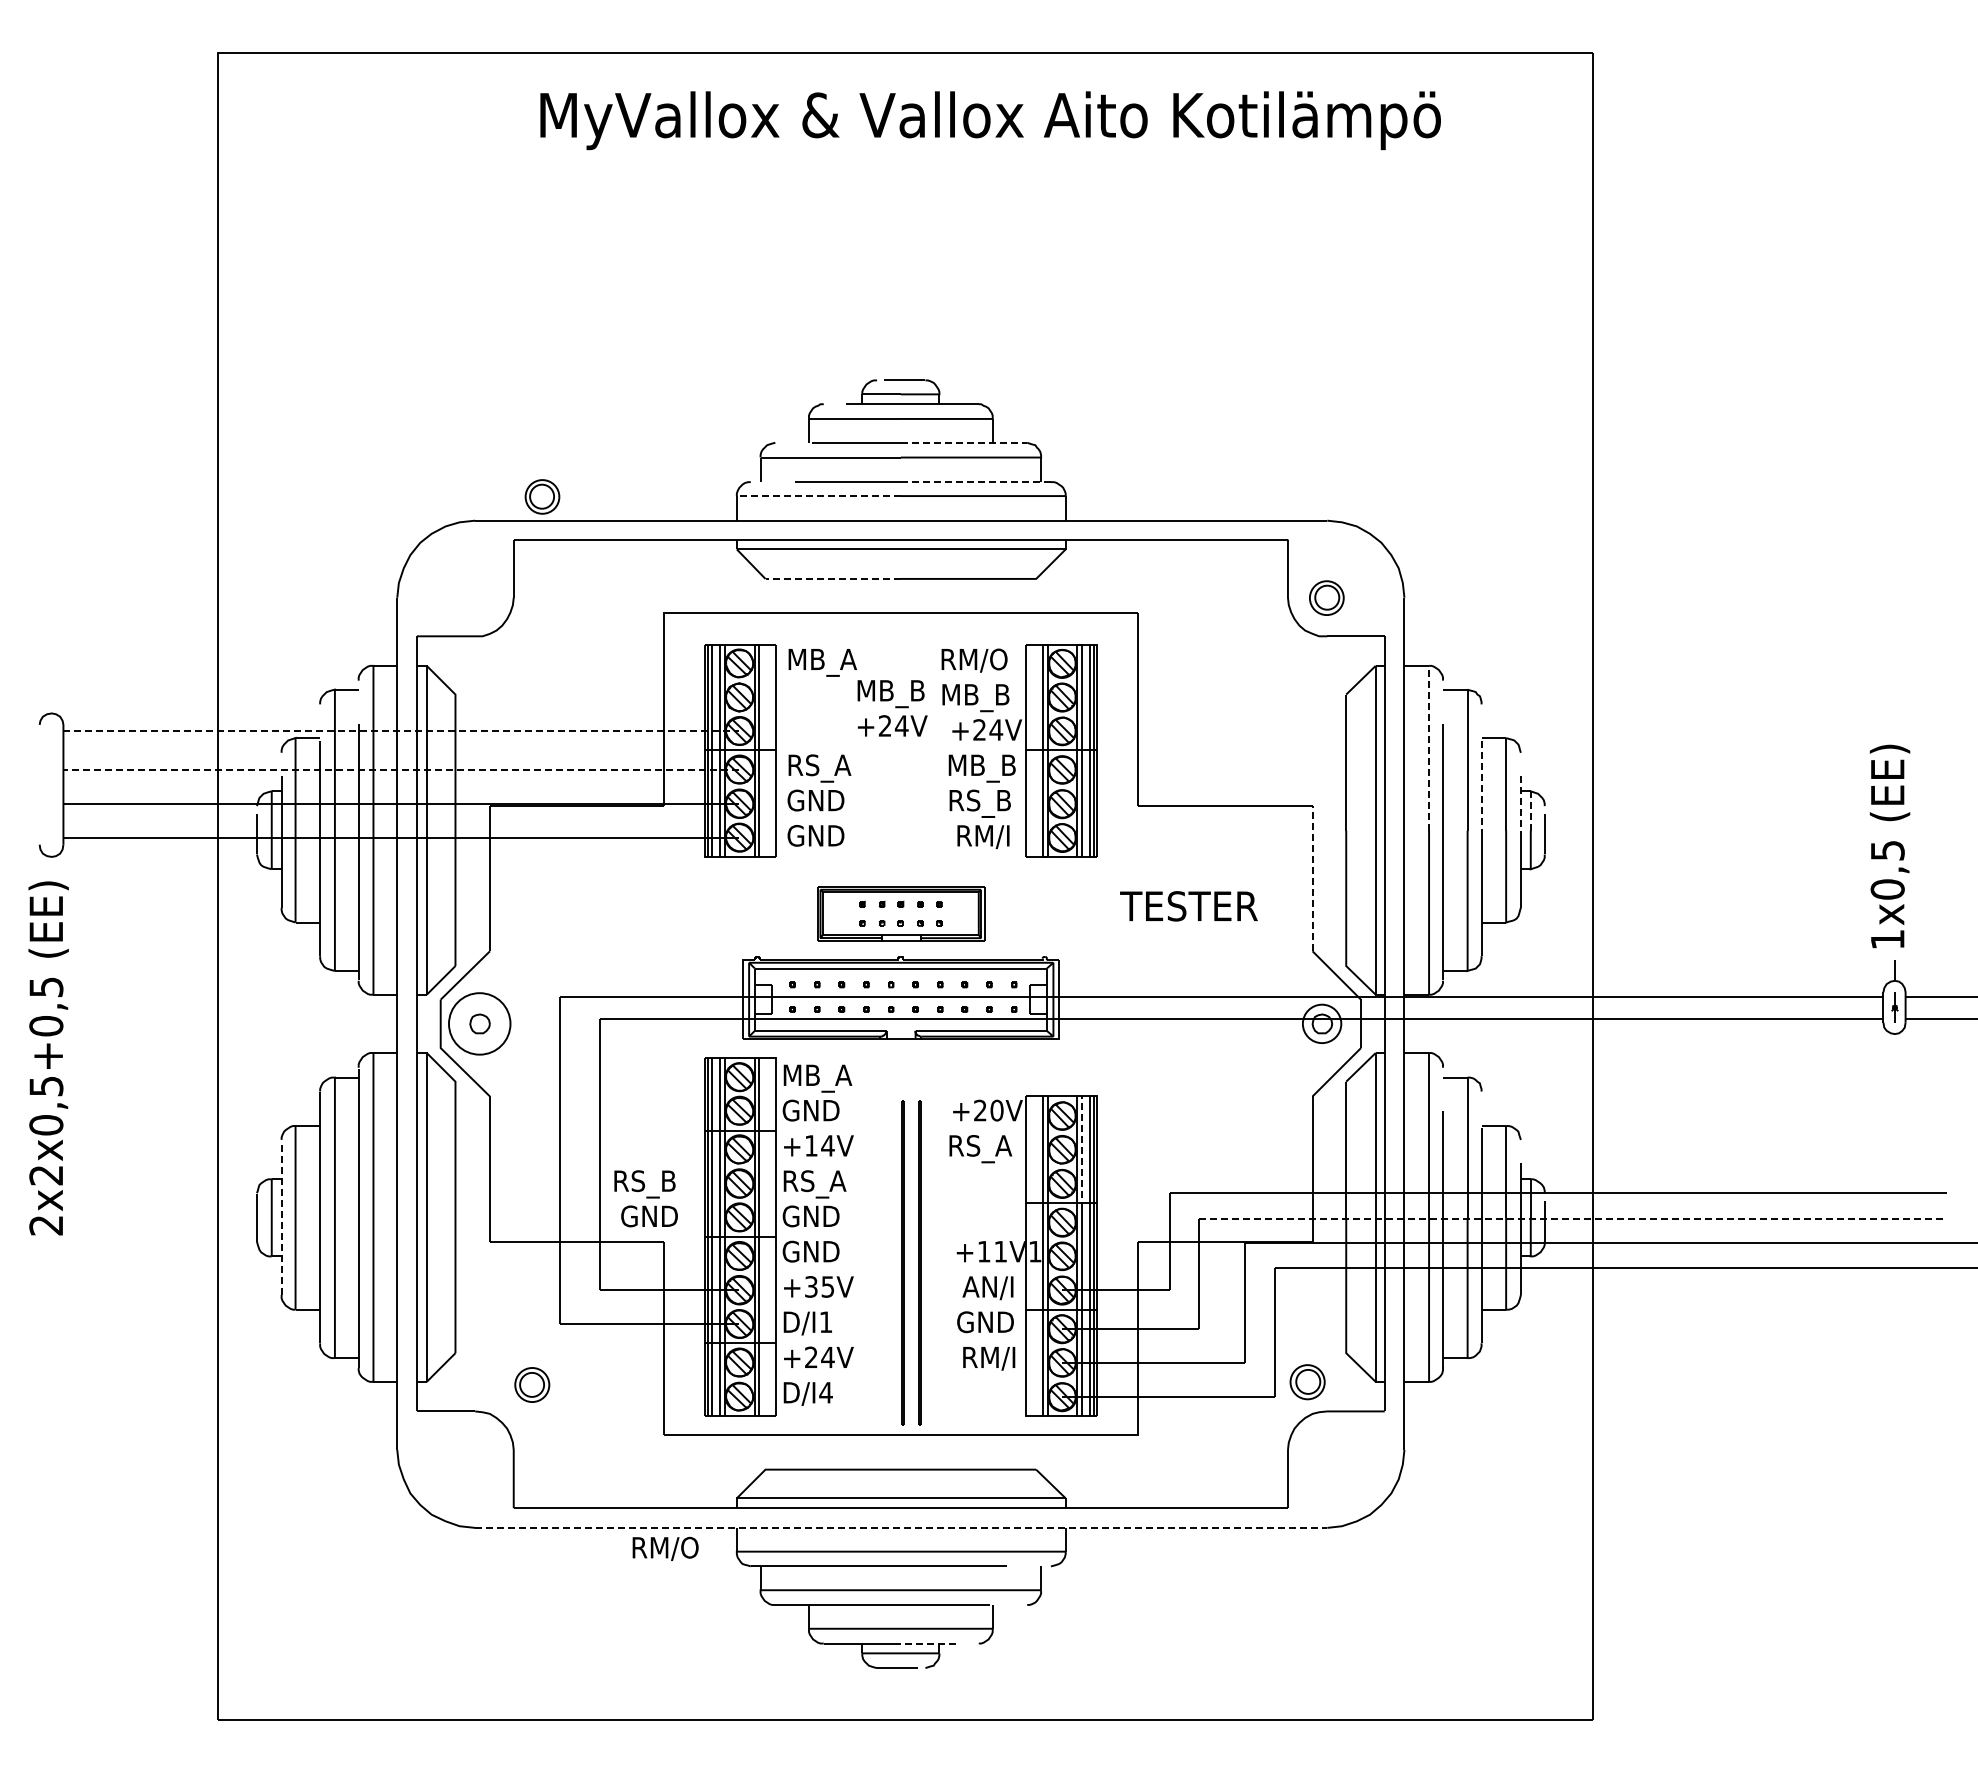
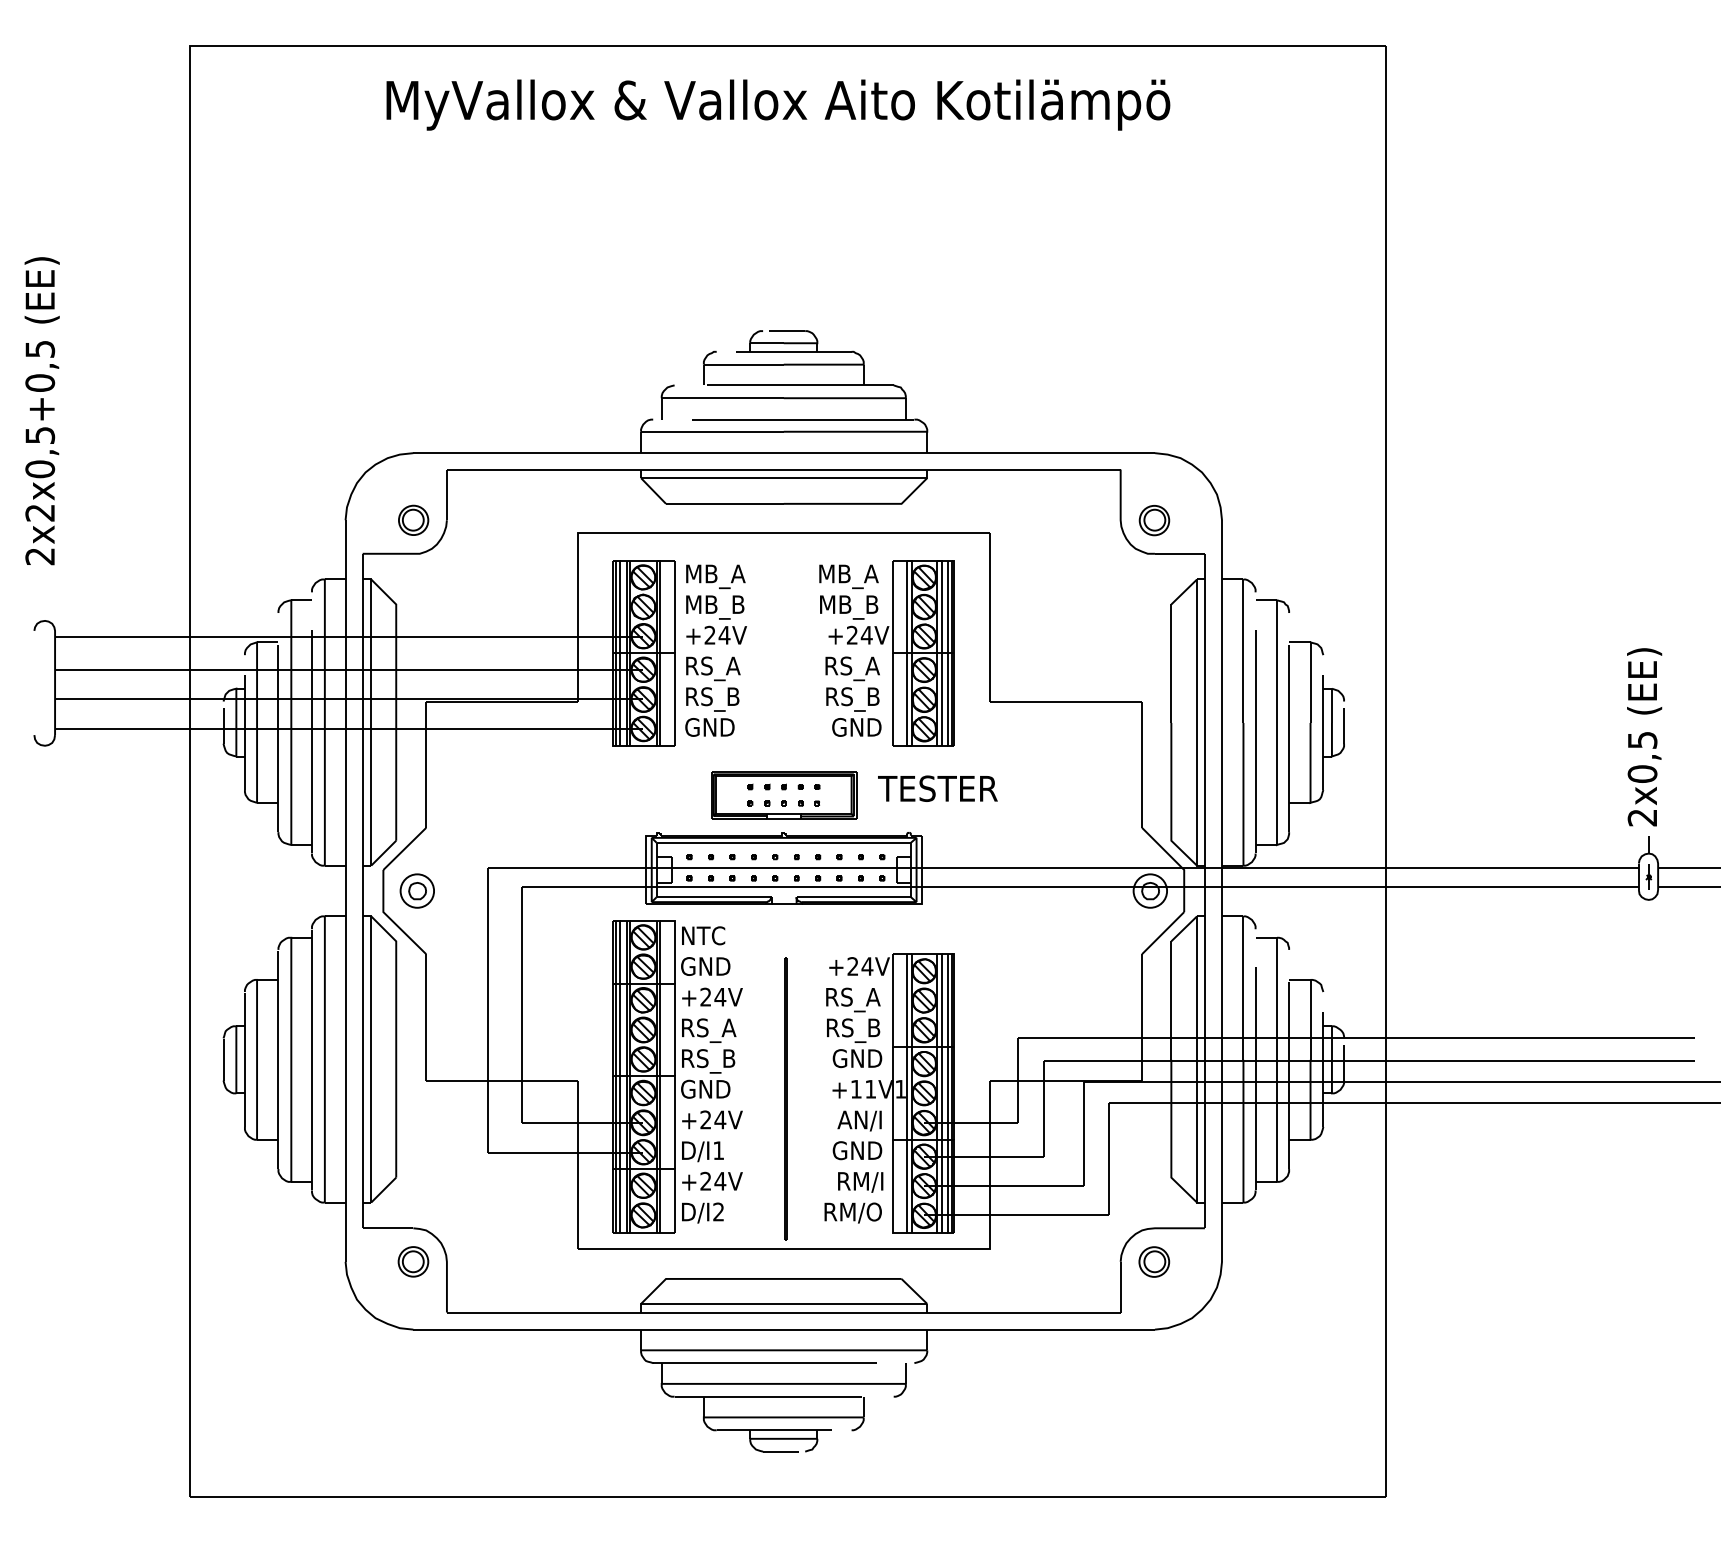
text: (990, 120) -> (778, 104), moved
line: (964, 442) -> (839, 385), dashed -> solid
line: (975, 482) -> (848, 419), dashed -> solid
part: (542, 496) -> (413, 520), moved
line: (818, 496) -> (712, 432), dashed -> solid
line: (833, 578) -> (725, 503), dashed -> solid
text: (976, 662) -> (849, 576), RM/O -> MB_A
text: (892, 708) -> (716, 620), moved
line: (401, 731) -> (349, 636), dashed -> solid
line: (1429, 747) -> (1243, 650), dashed -> solid
text: (983, 768) -> (855, 668), MB_B -> RS_A
line: (401, 770) -> (349, 670), dashed -> solid
line: (1481, 786) -> (1289, 684), dashed -> solid
text: (818, 803) -> (712, 699), GND -> RS_B
line: (1520, 803) -> (1323, 699), dashed -> solid
line: (1530, 811) -> (1331, 706), dashed -> solid
text: (984, 837) -> (856, 728), RM/I -> GND
line: (1312, 878) -> (1142, 764), dashed -> solid
text: (1188, 906) -> (937, 788), moved
text: (1887, 939) -> (1642, 817), 1x0,5 -> 2x0,5
circle: (479, 1023) -> (417, 890), size x0.62
text: (48, 1058) -> (42, 411), moved
text: (819, 1078) -> (713, 938), MB_A -> NTC
text: (996, 1110) -> (867, 966), +20V -> +24V
text: (811, 1145) -> (706, 996), +14V -> +24V
line: (1082, 1147) -> (941, 998), dashed -> solid
text: (645, 1198) -> (853, 1043), moved
line: (281, 1217) -> (244, 1059), dashed -> solid
line: (1573, 1218) -> (1369, 1060), dashed -> solid
text: (813, 1219) -> (707, 1061), GND -> RS_B
line: (919, 1262) -> (800, 1098), removed
text: (819, 1286) -> (713, 1119), +35V -> +24V
part: (1307, 1382) -> (1154, 1262), moved
part: (532, 1384) -> (413, 1261), moved
text: (825, 1392) -> (718, 1211), D/I4 -> D/I2
line: (901, 1527) -> (784, 1329), dashed -> solid
text: (665, 1548) -> (853, 1212), moved
line: (927, 1643) -> (806, 1430), dashed -> solid

